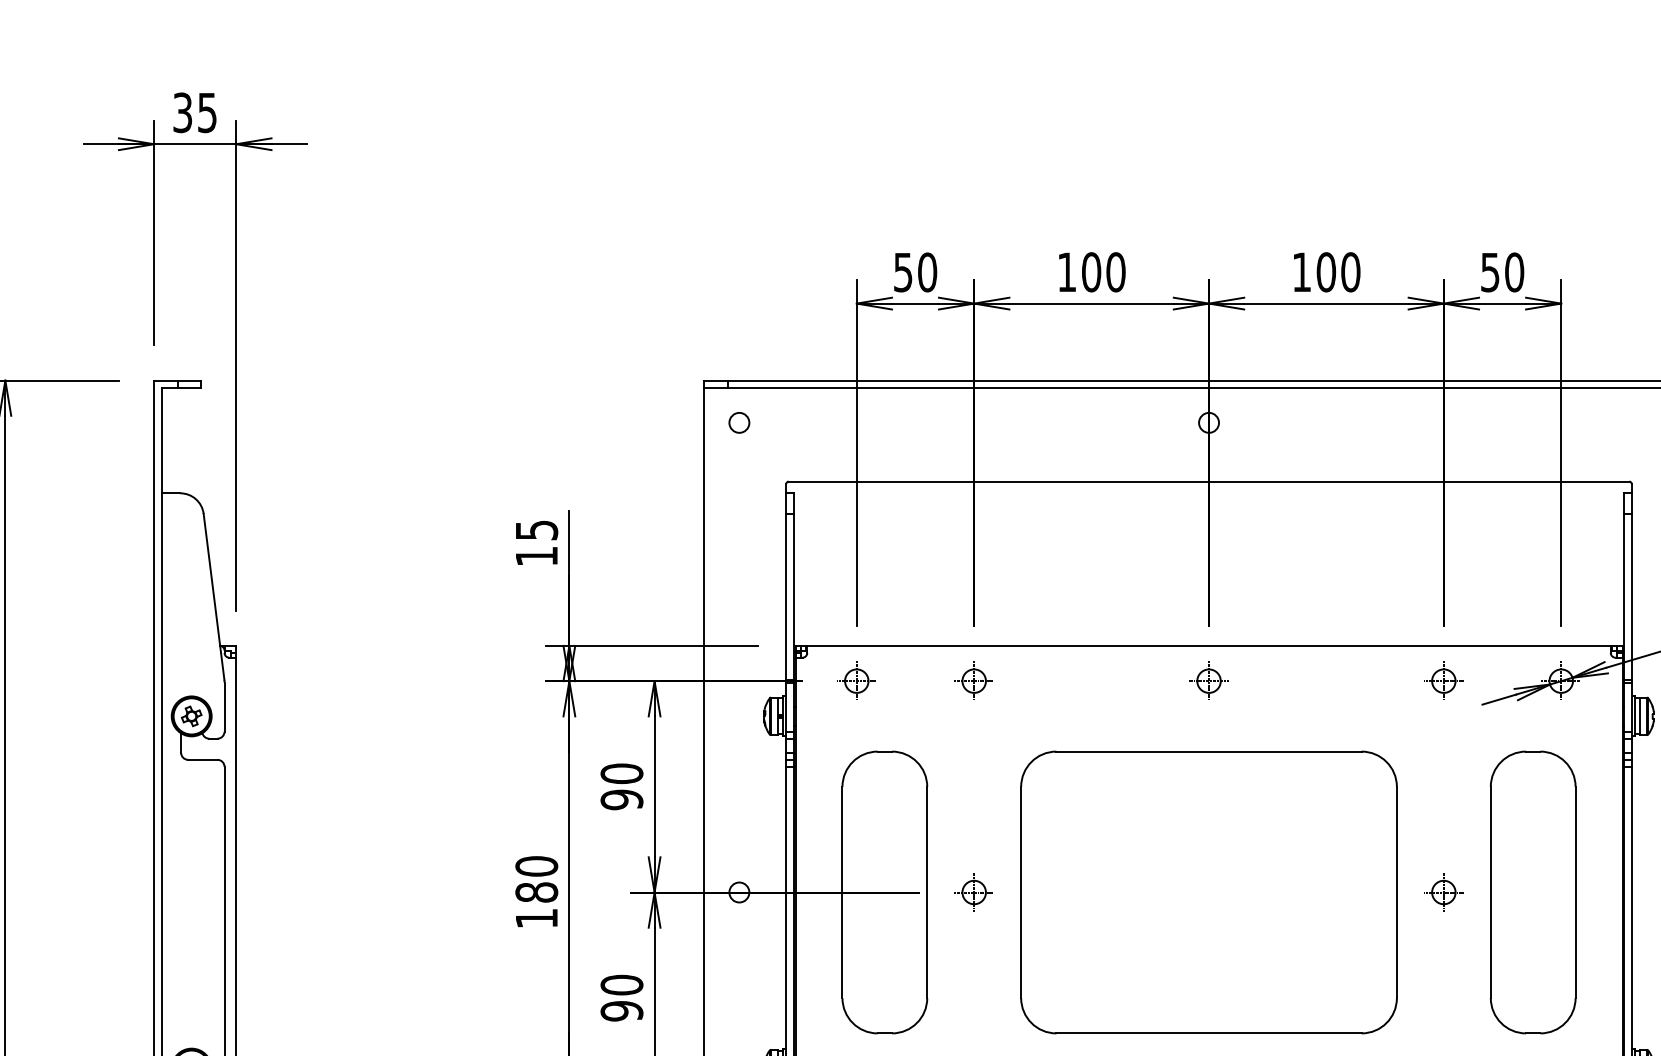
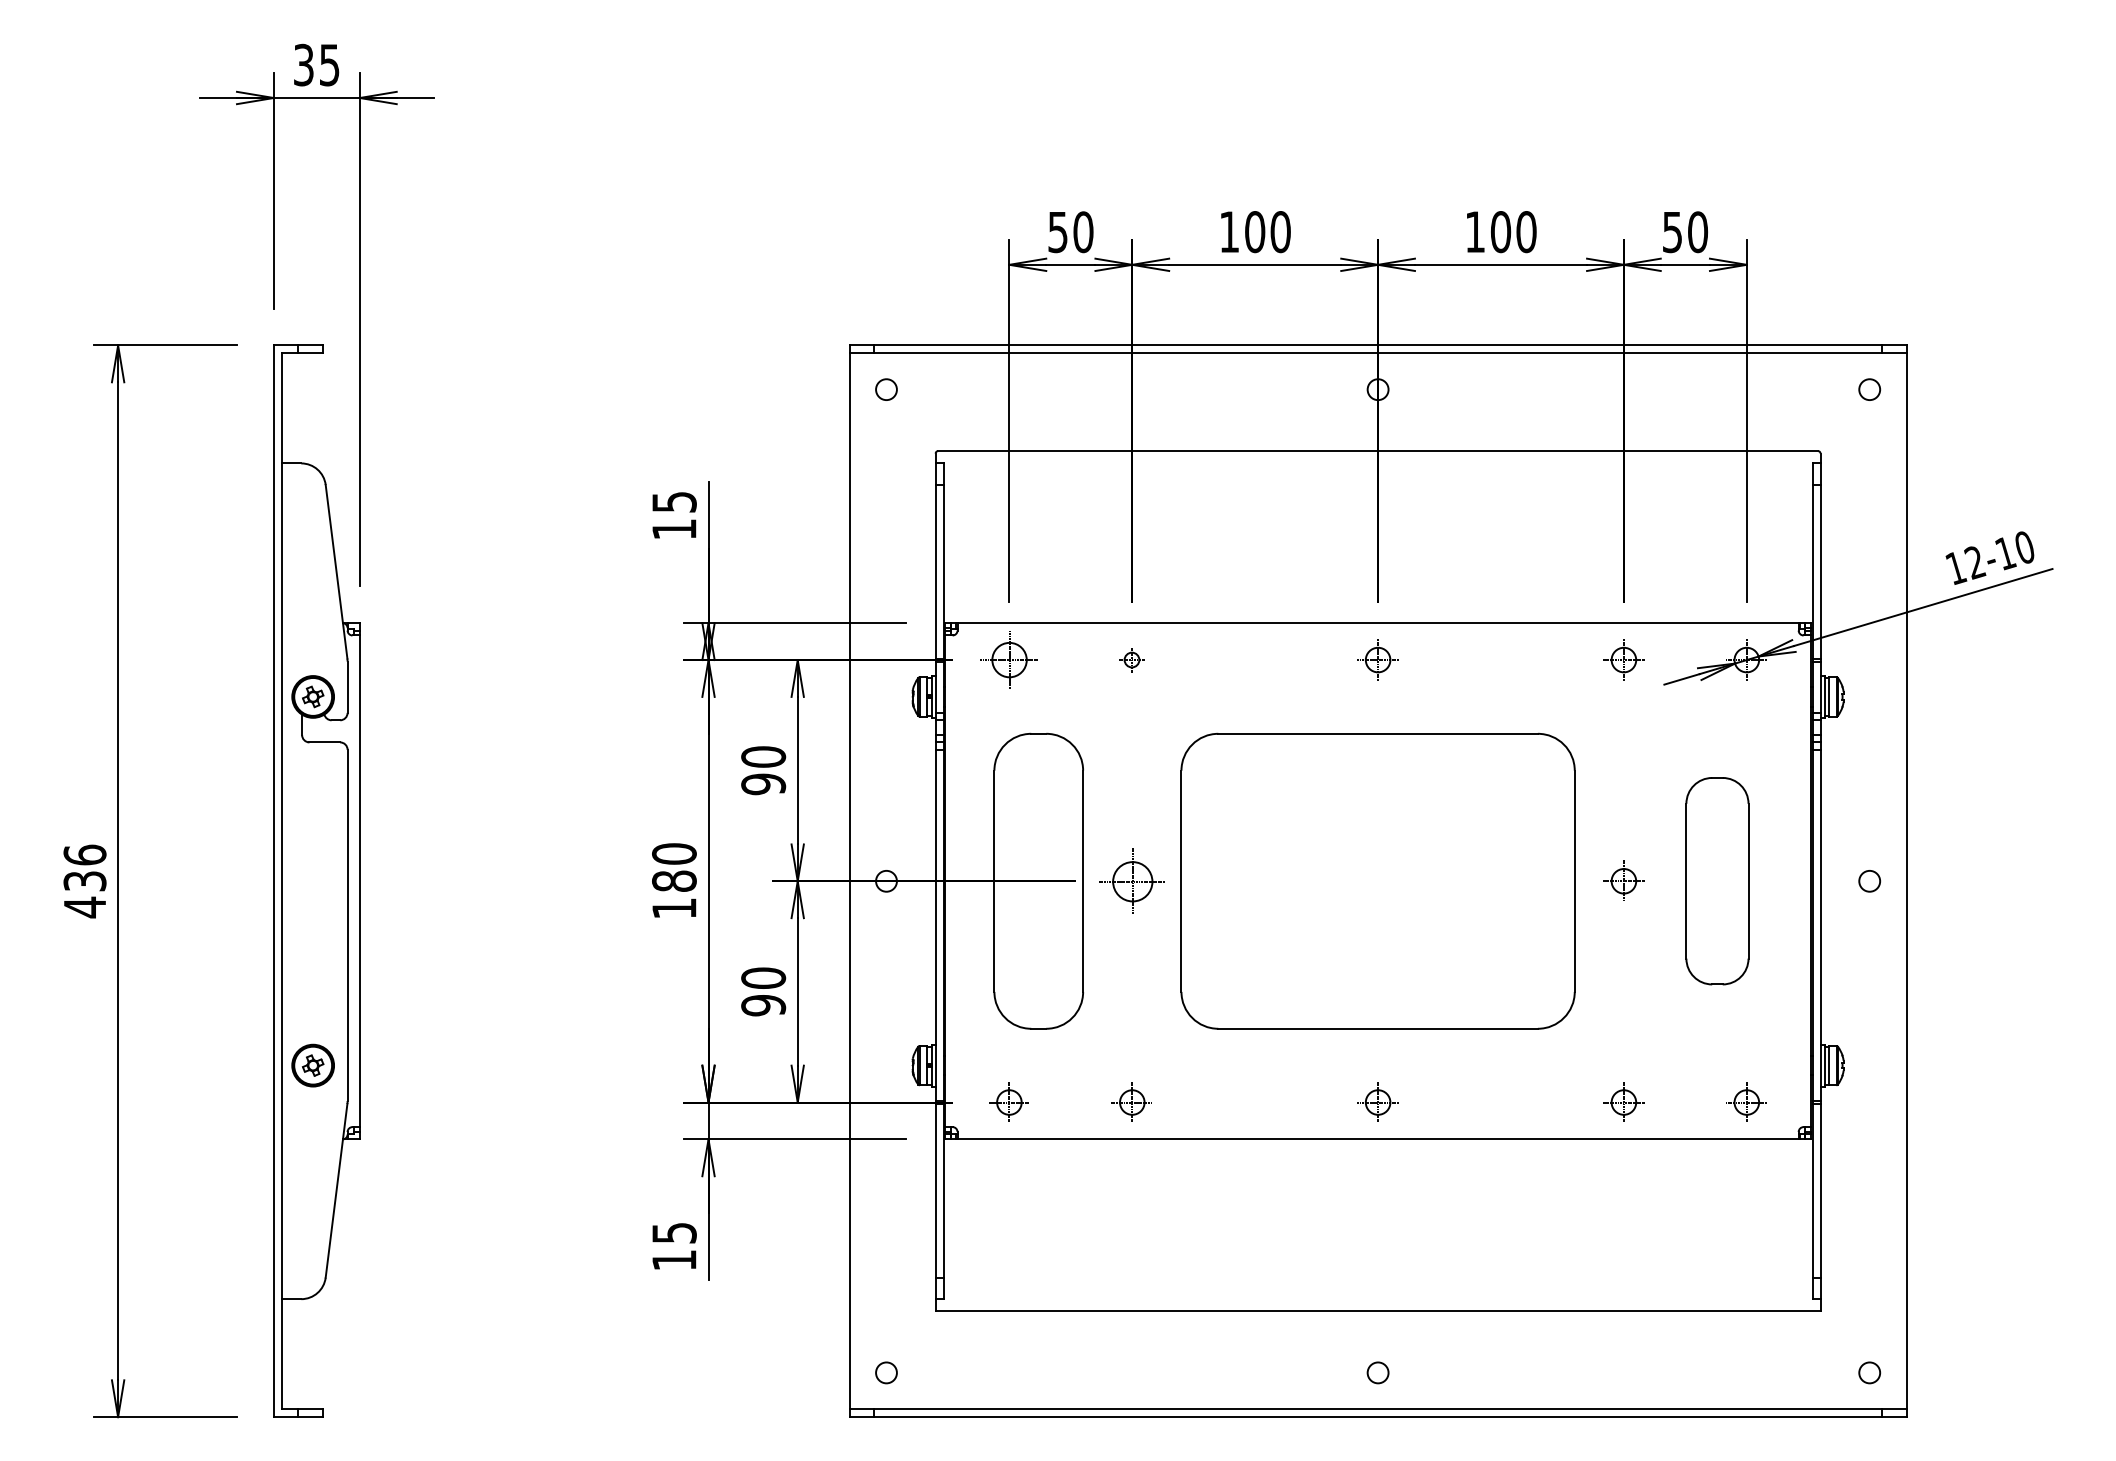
part: (855, 680) -> (1008, 659), size x1.4
part: (973, 680) -> (1131, 659), size x0.6
part: (973, 891) -> (1131, 880), size x1.6
part: (1533, 891) -> (1717, 880), size x0.7

